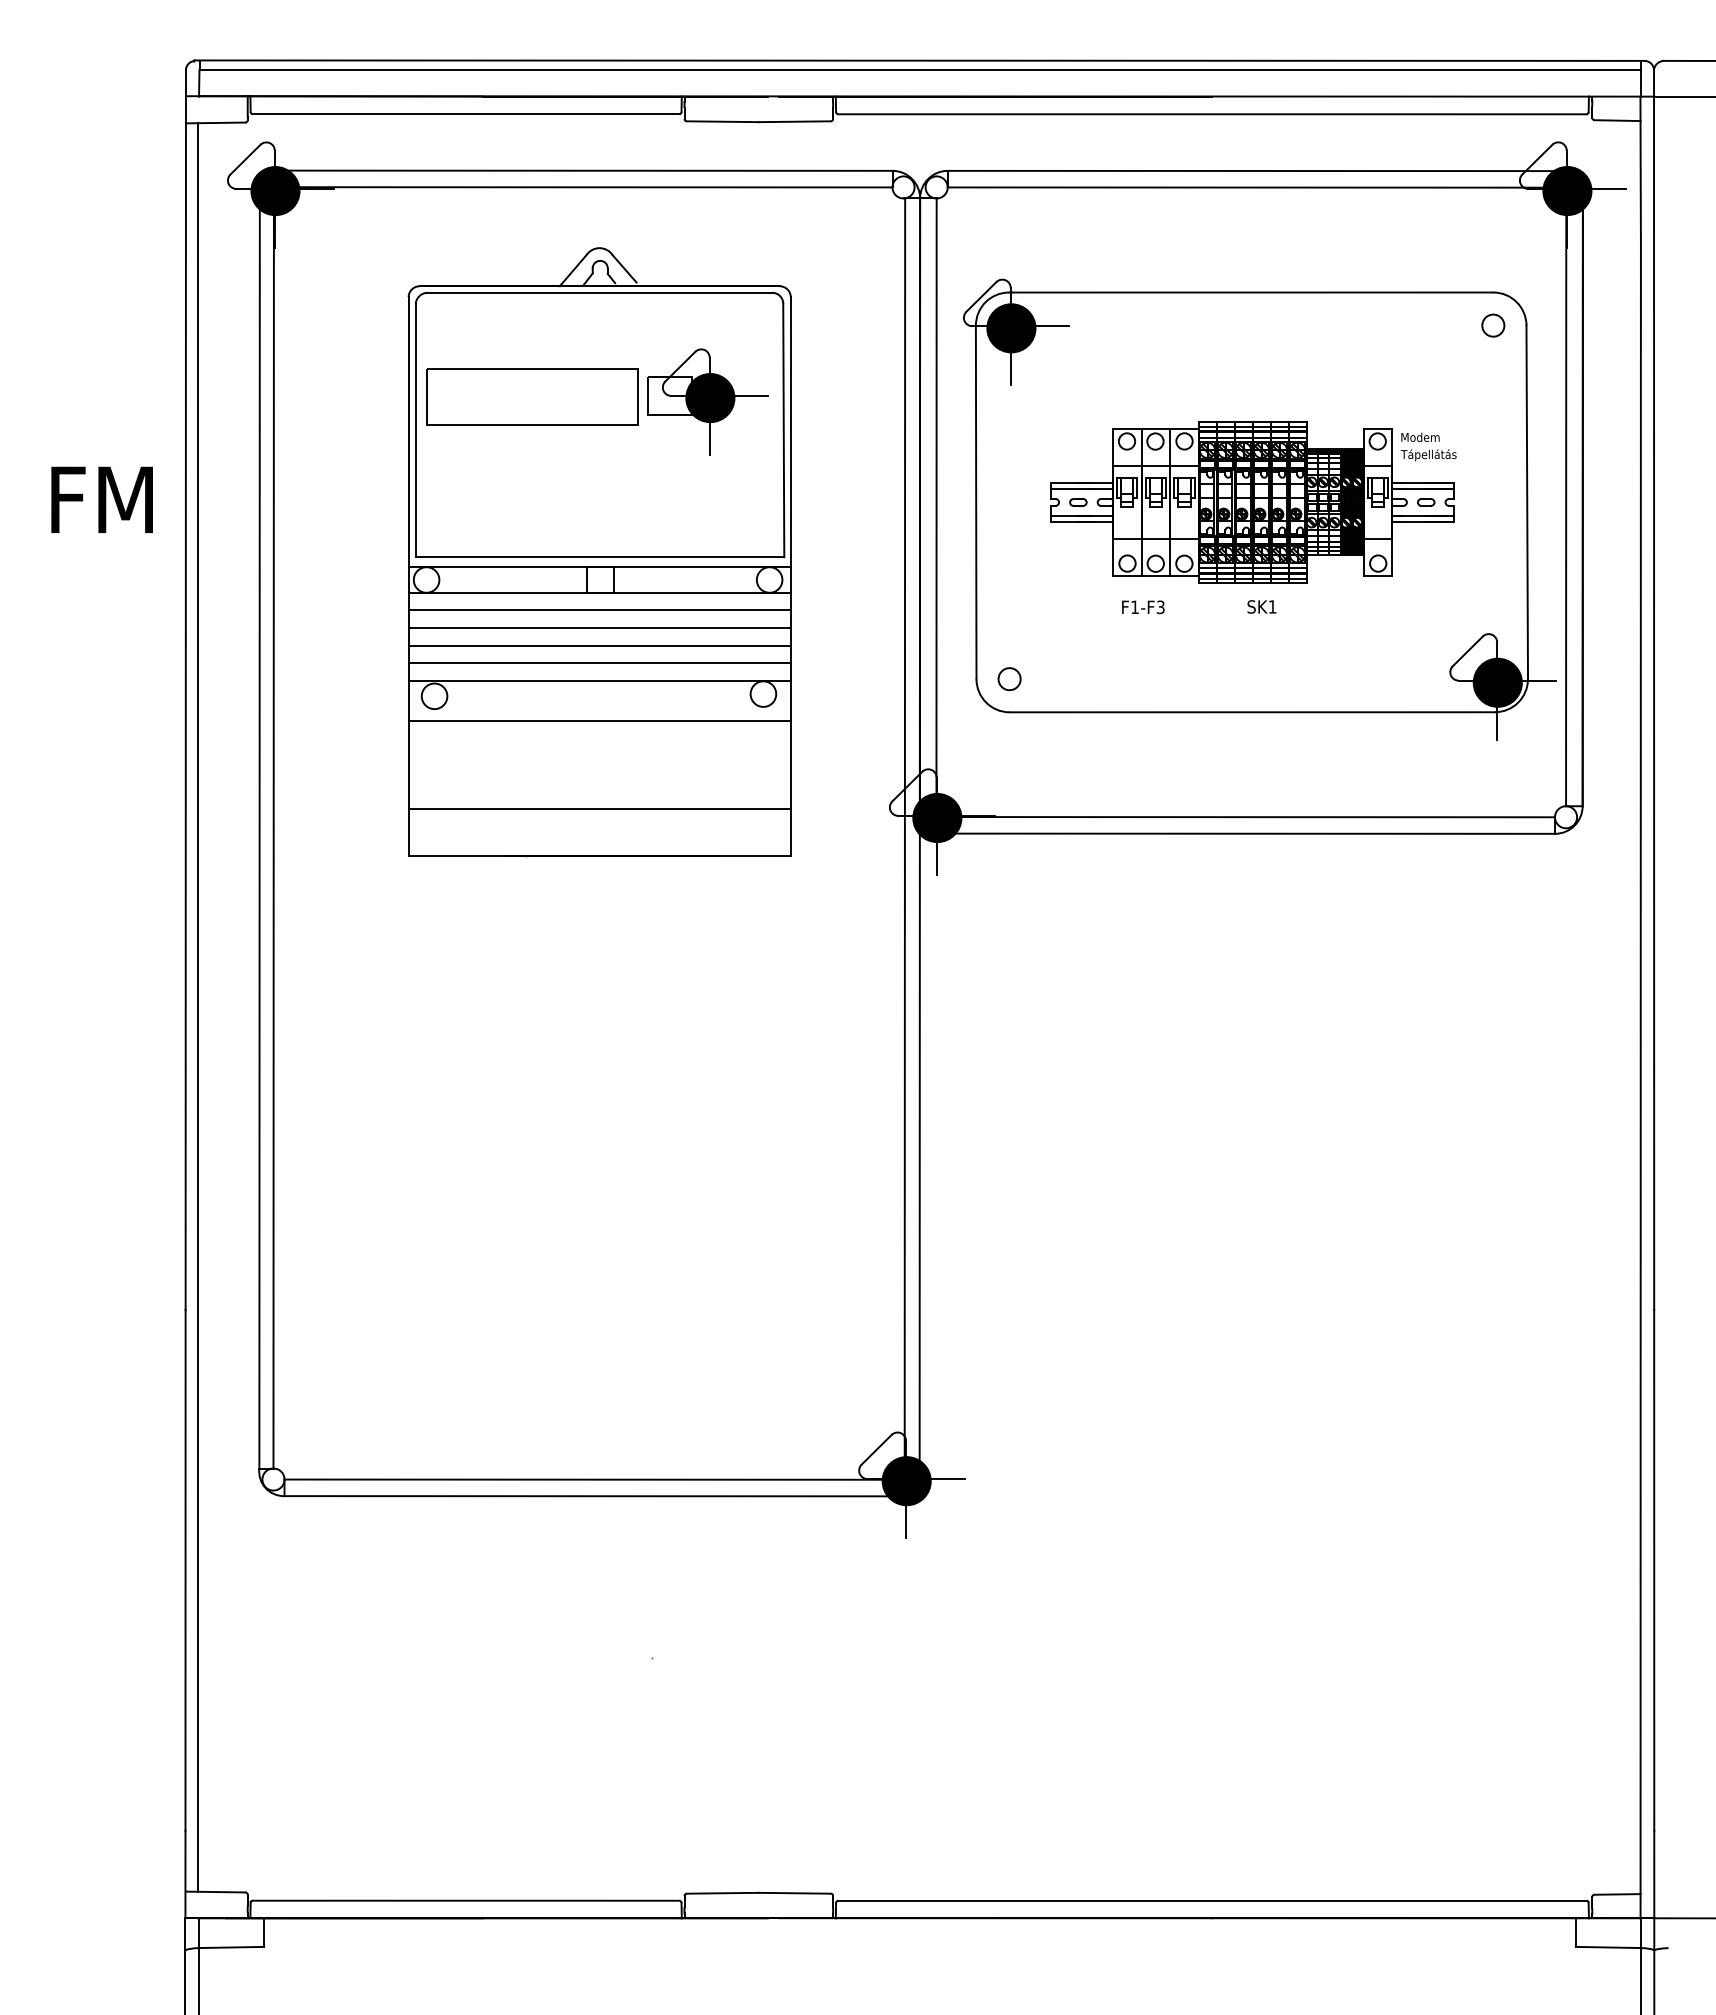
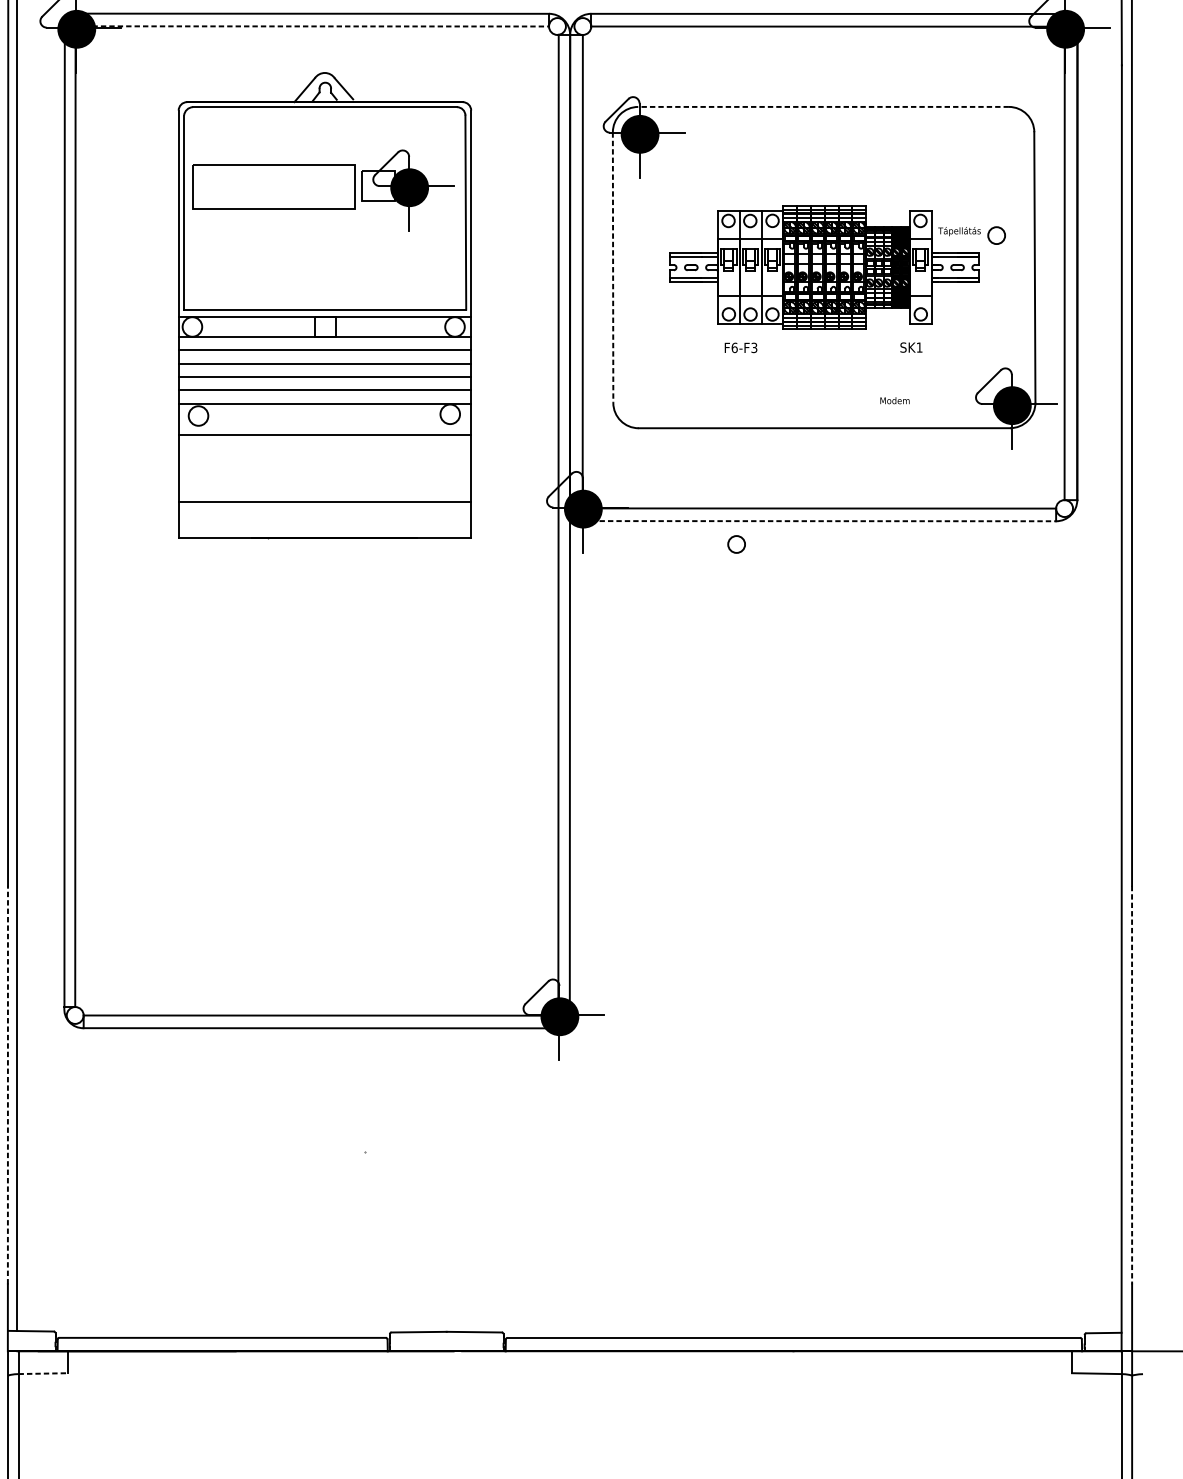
line: (588, 187) -> (316, 26), solid -> dashed
line: (1250, 292) -> (823, 106), solid -> dashed
circle: (1493, 325) -> (996, 235), moved
text: (1420, 436) -> (895, 400), moved
line: (976, 502) -> (613, 267), solid -> dashed
text: (1261, 606) -> (911, 347), moved
text: (1135, 607) -> (735, 348), F1-F3 -> F6-F3
circle: (1009, 679) -> (736, 544), moved
line: (1251, 833) -> (823, 521), solid -> dashed
line: (185, 1570) -> (7, 1085), solid -> dashed
line: (1654, 1571) -> (1132, 1085), solid -> dashed
line: (232, 1947) -> (43, 1373), solid -> dashed

